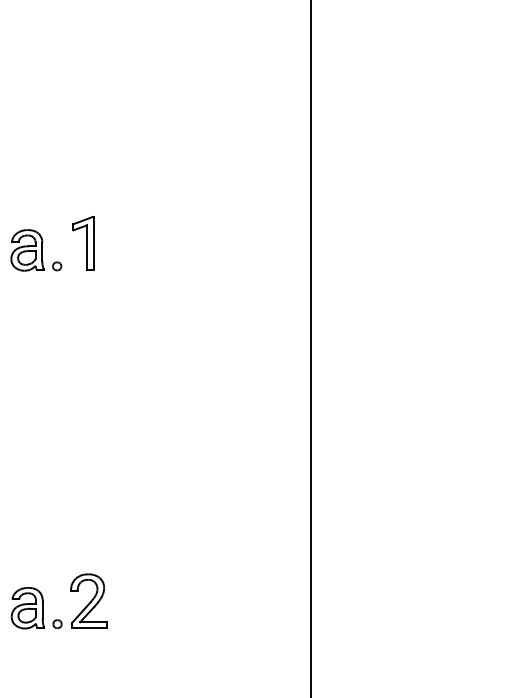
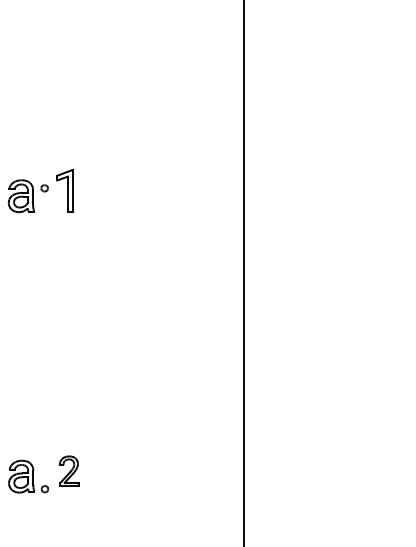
part: (57, 266) -> (44, 188), moved
part: (88, 600) -> (69, 470), size x0.7

